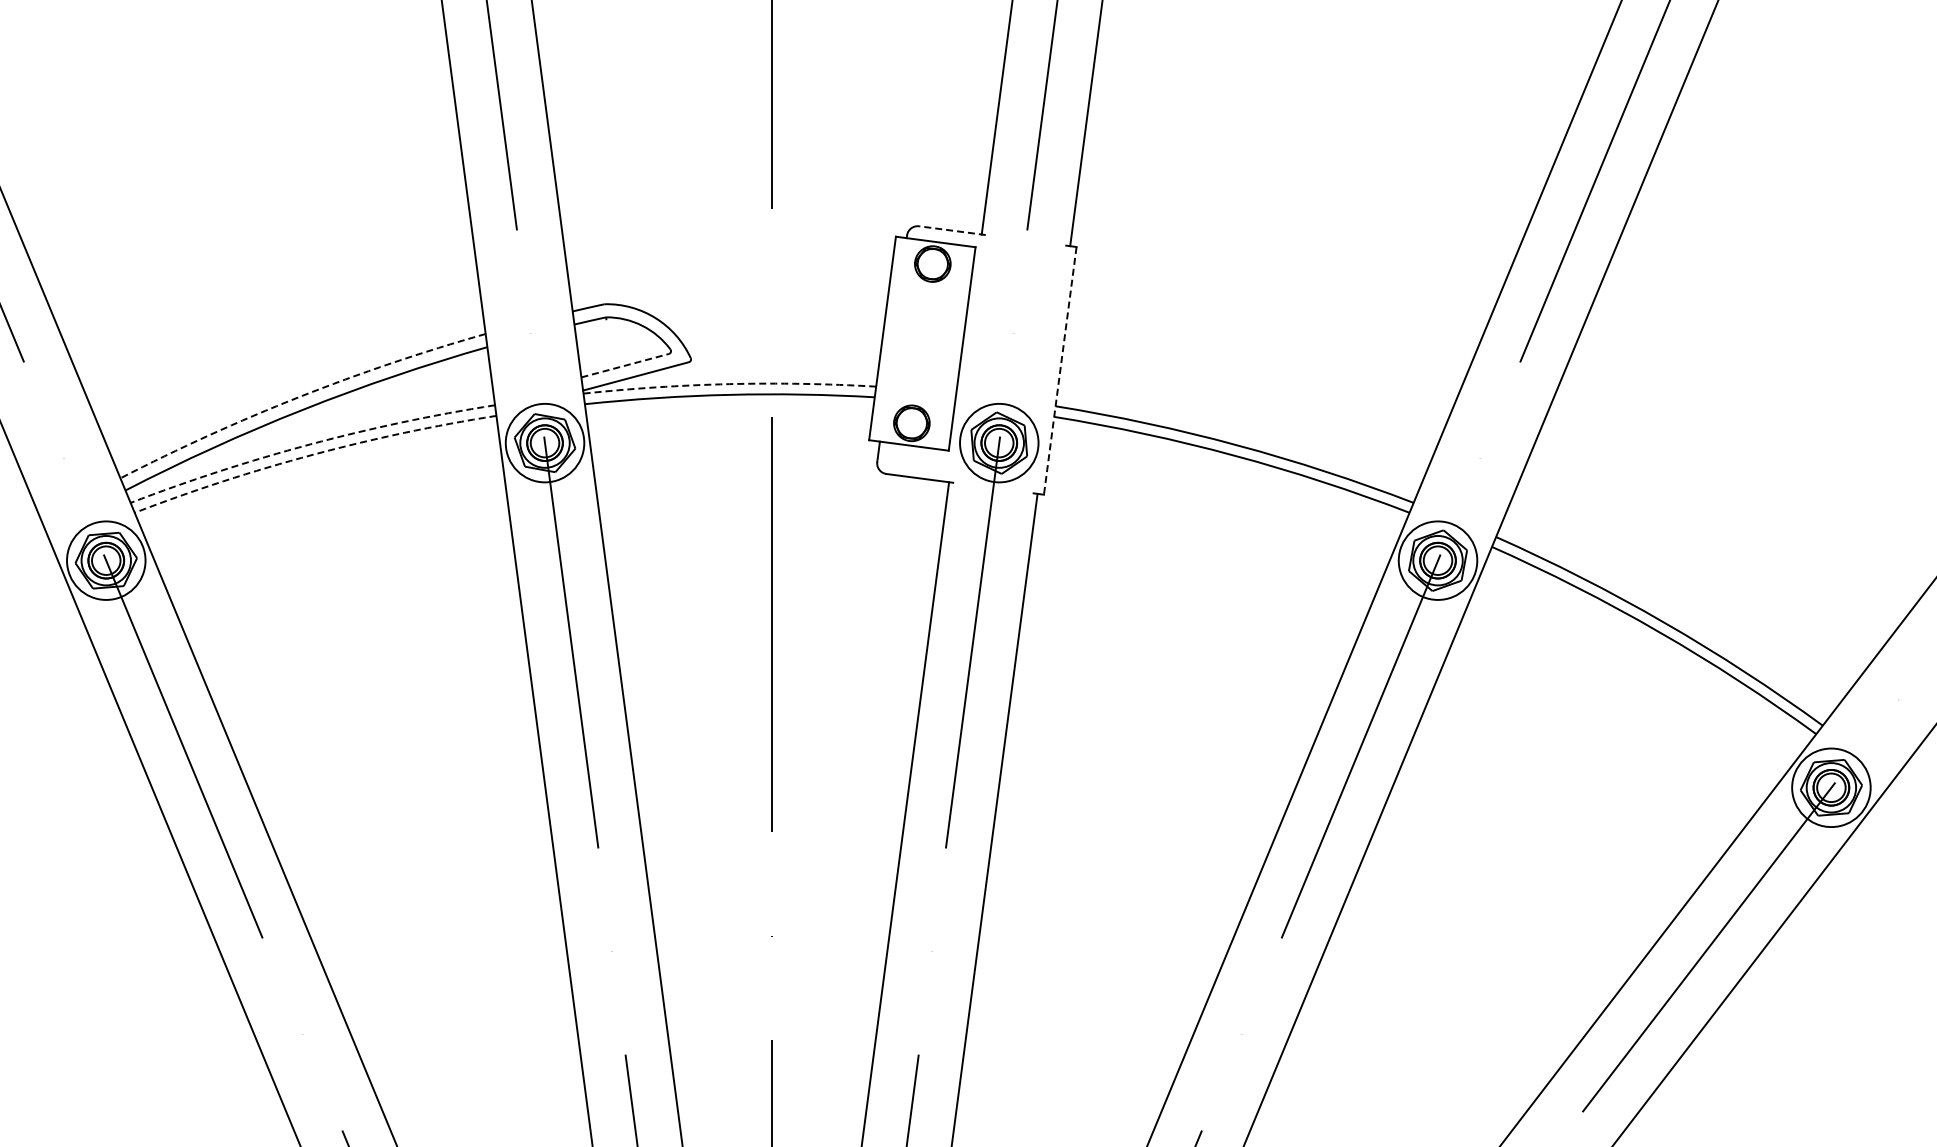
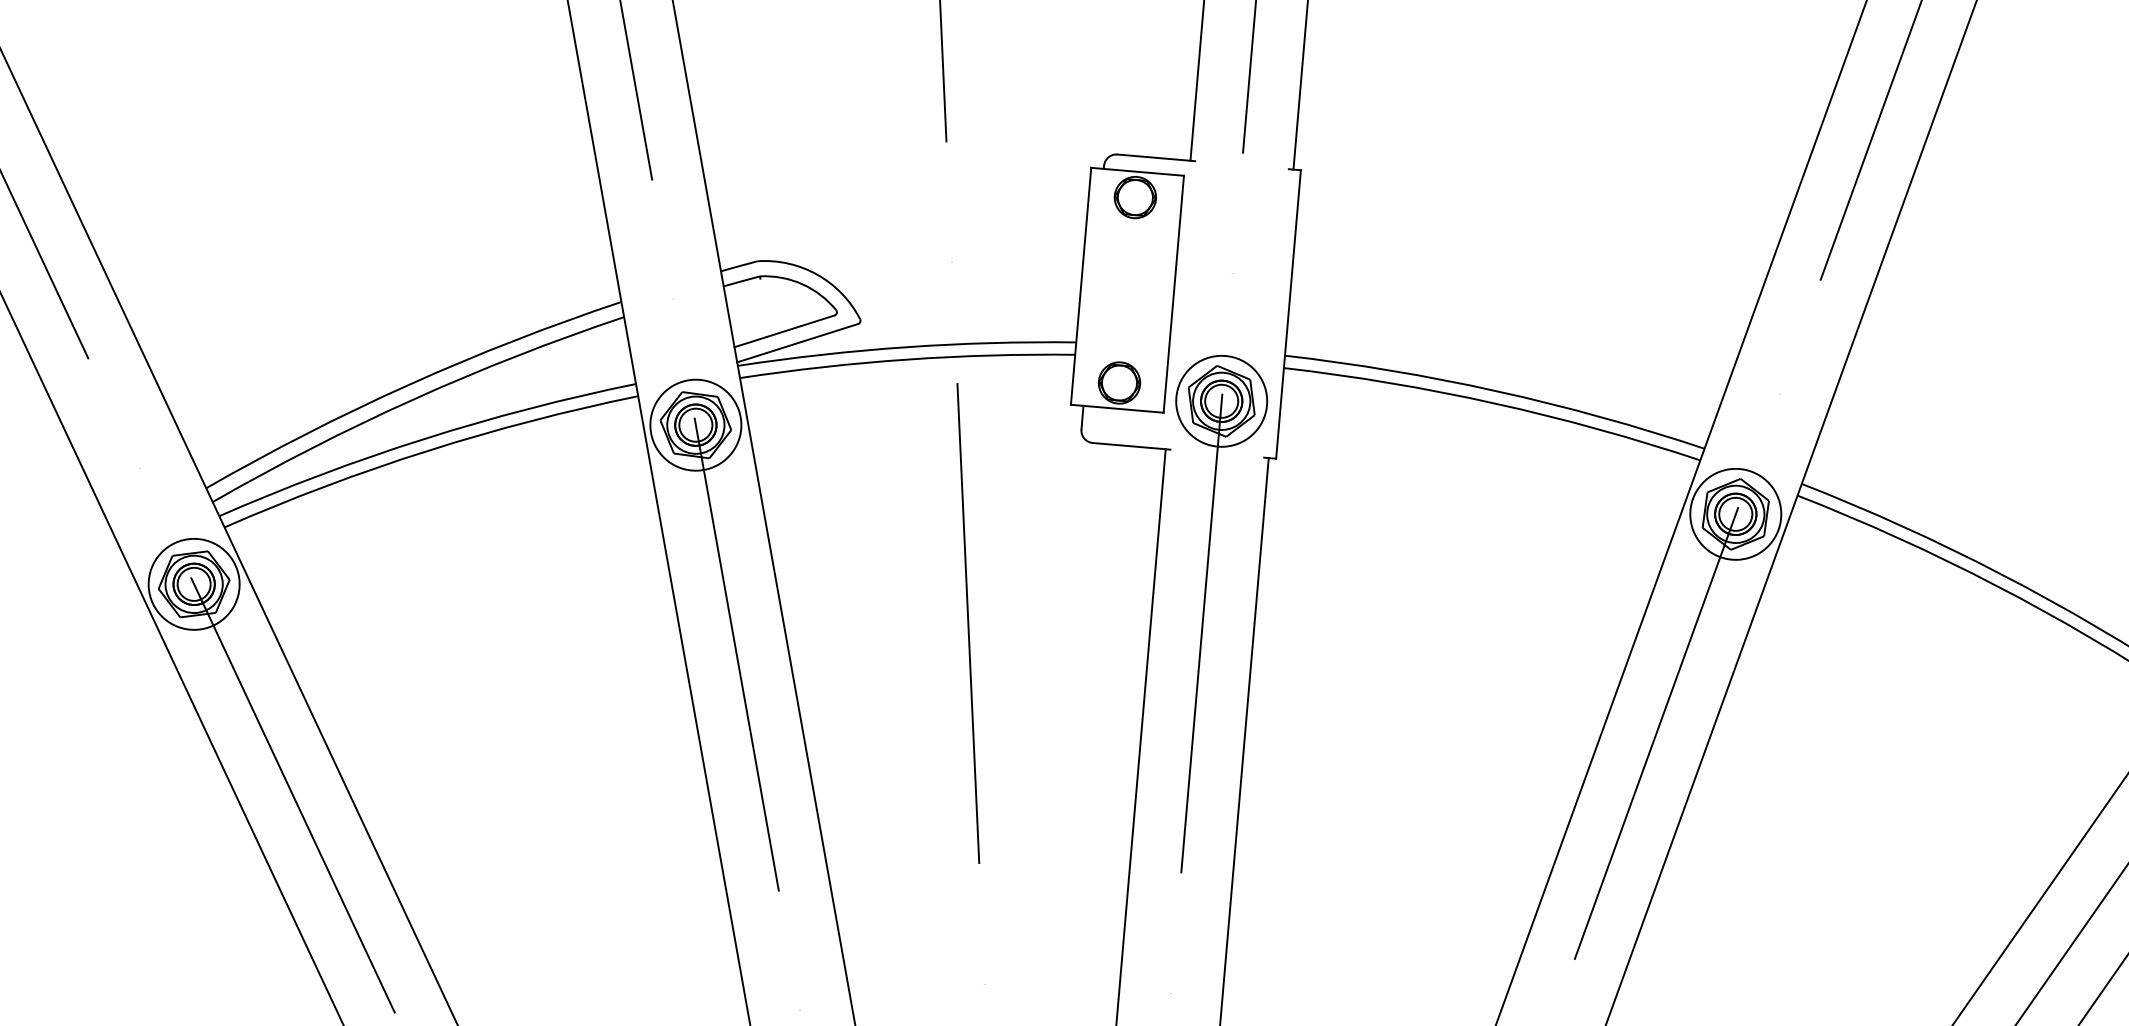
line: (952, 230) -> (1156, 157), dashed -> solid
line: (625, 365) -> (784, 331), dashed -> solid
line: (1060, 370) -> (1288, 314), dashed -> solid
arc: (729, 384) -> (906, 347), dashed -> solid
arc: (299, 397) -> (409, 385), dashed -> solid
arc: (310, 444) -> (424, 439), dashed -> solid
arc: (313, 454) -> (428, 450), dashed -> solid

